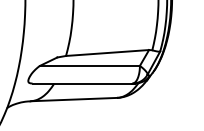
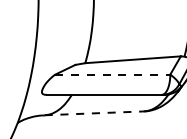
line: (89, 65) -> (112, 74), solid -> dashed
line: (74, 99) -> (95, 113), solid -> dashed

